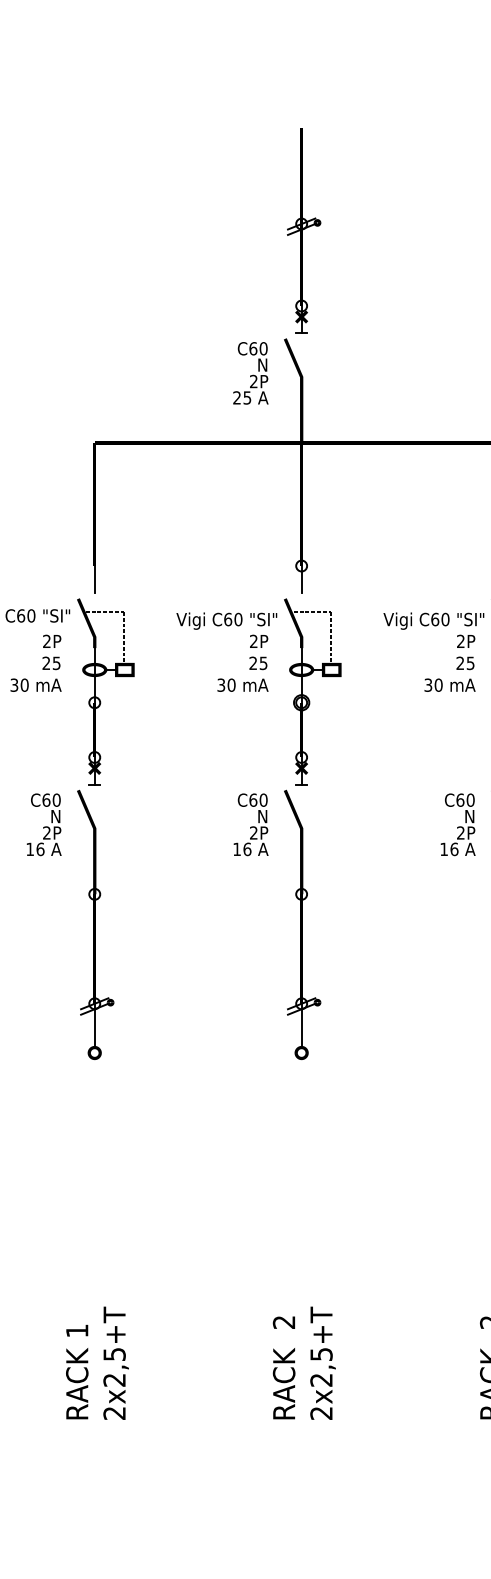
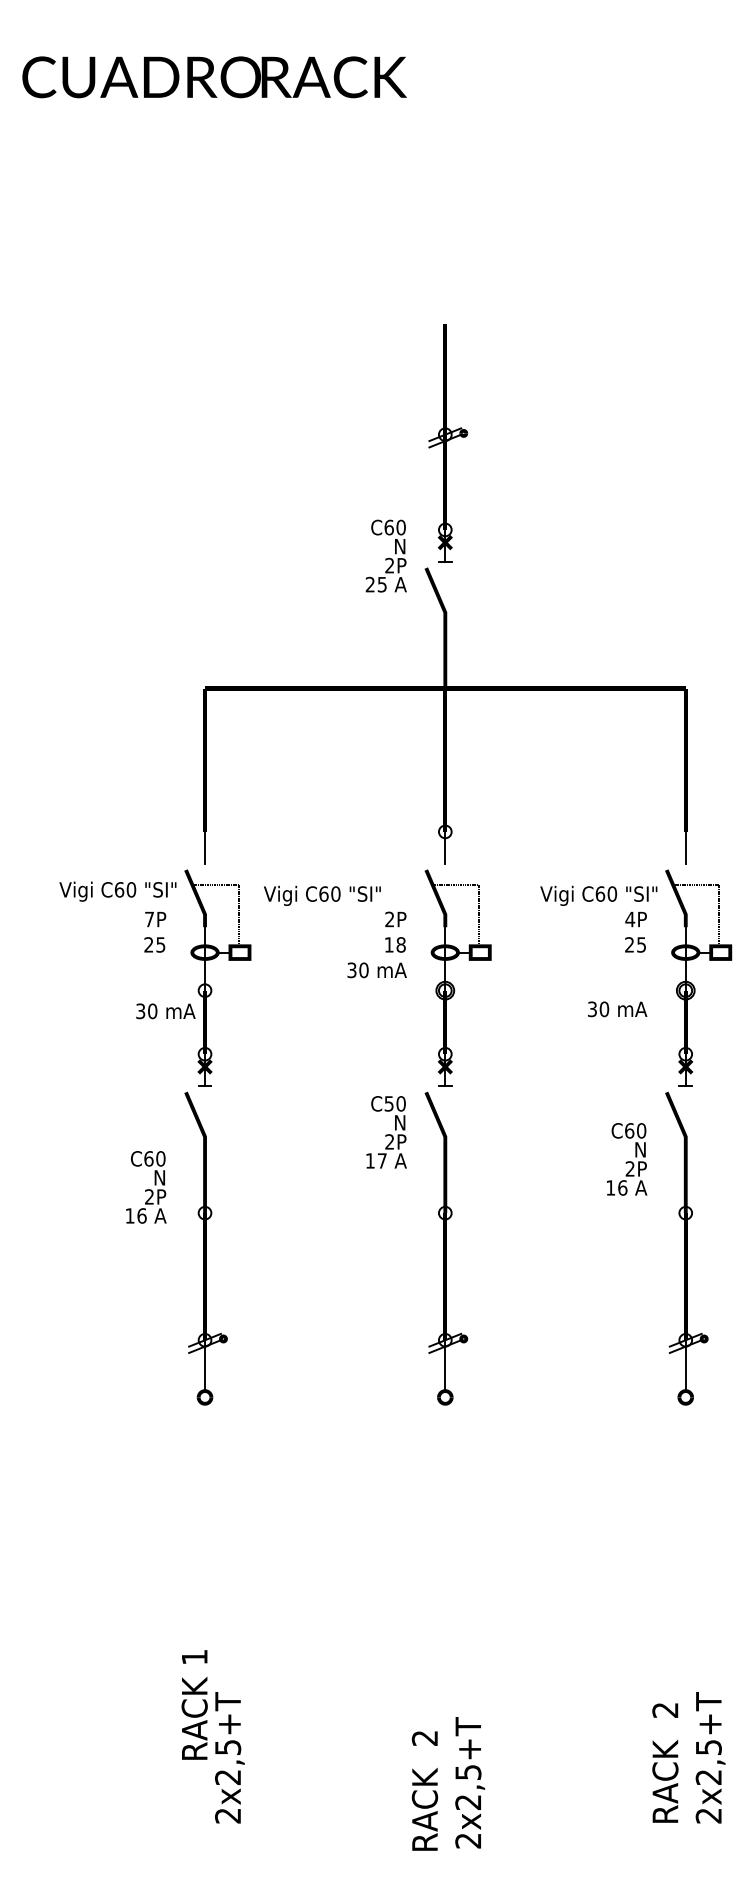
text: (250, 372) -> (385, 555), moved
text: (226, 620) -> (322, 895), moved
text: (46, 641) -> (149, 919), 2P -> 7P
text: (461, 641) -> (630, 919), 2P -> 4P
text: (257, 662) -> (394, 944), 25 -> 18
text: (35, 685) -> (165, 1011), moved
text: (449, 685) -> (617, 1009), moved
text: (252, 799) -> (388, 1103), C60 -> C50
text: (44, 824) -> (146, 1187), moved
text: (458, 824) -> (627, 1159), moved
text: (247, 848) -> (382, 1160), 16 -> 17
text: (323, 1363) -> (470, 1782), moved
text: (283, 1367) -> (424, 1790), moved
text: (77, 1371) -> (194, 1704), moved

